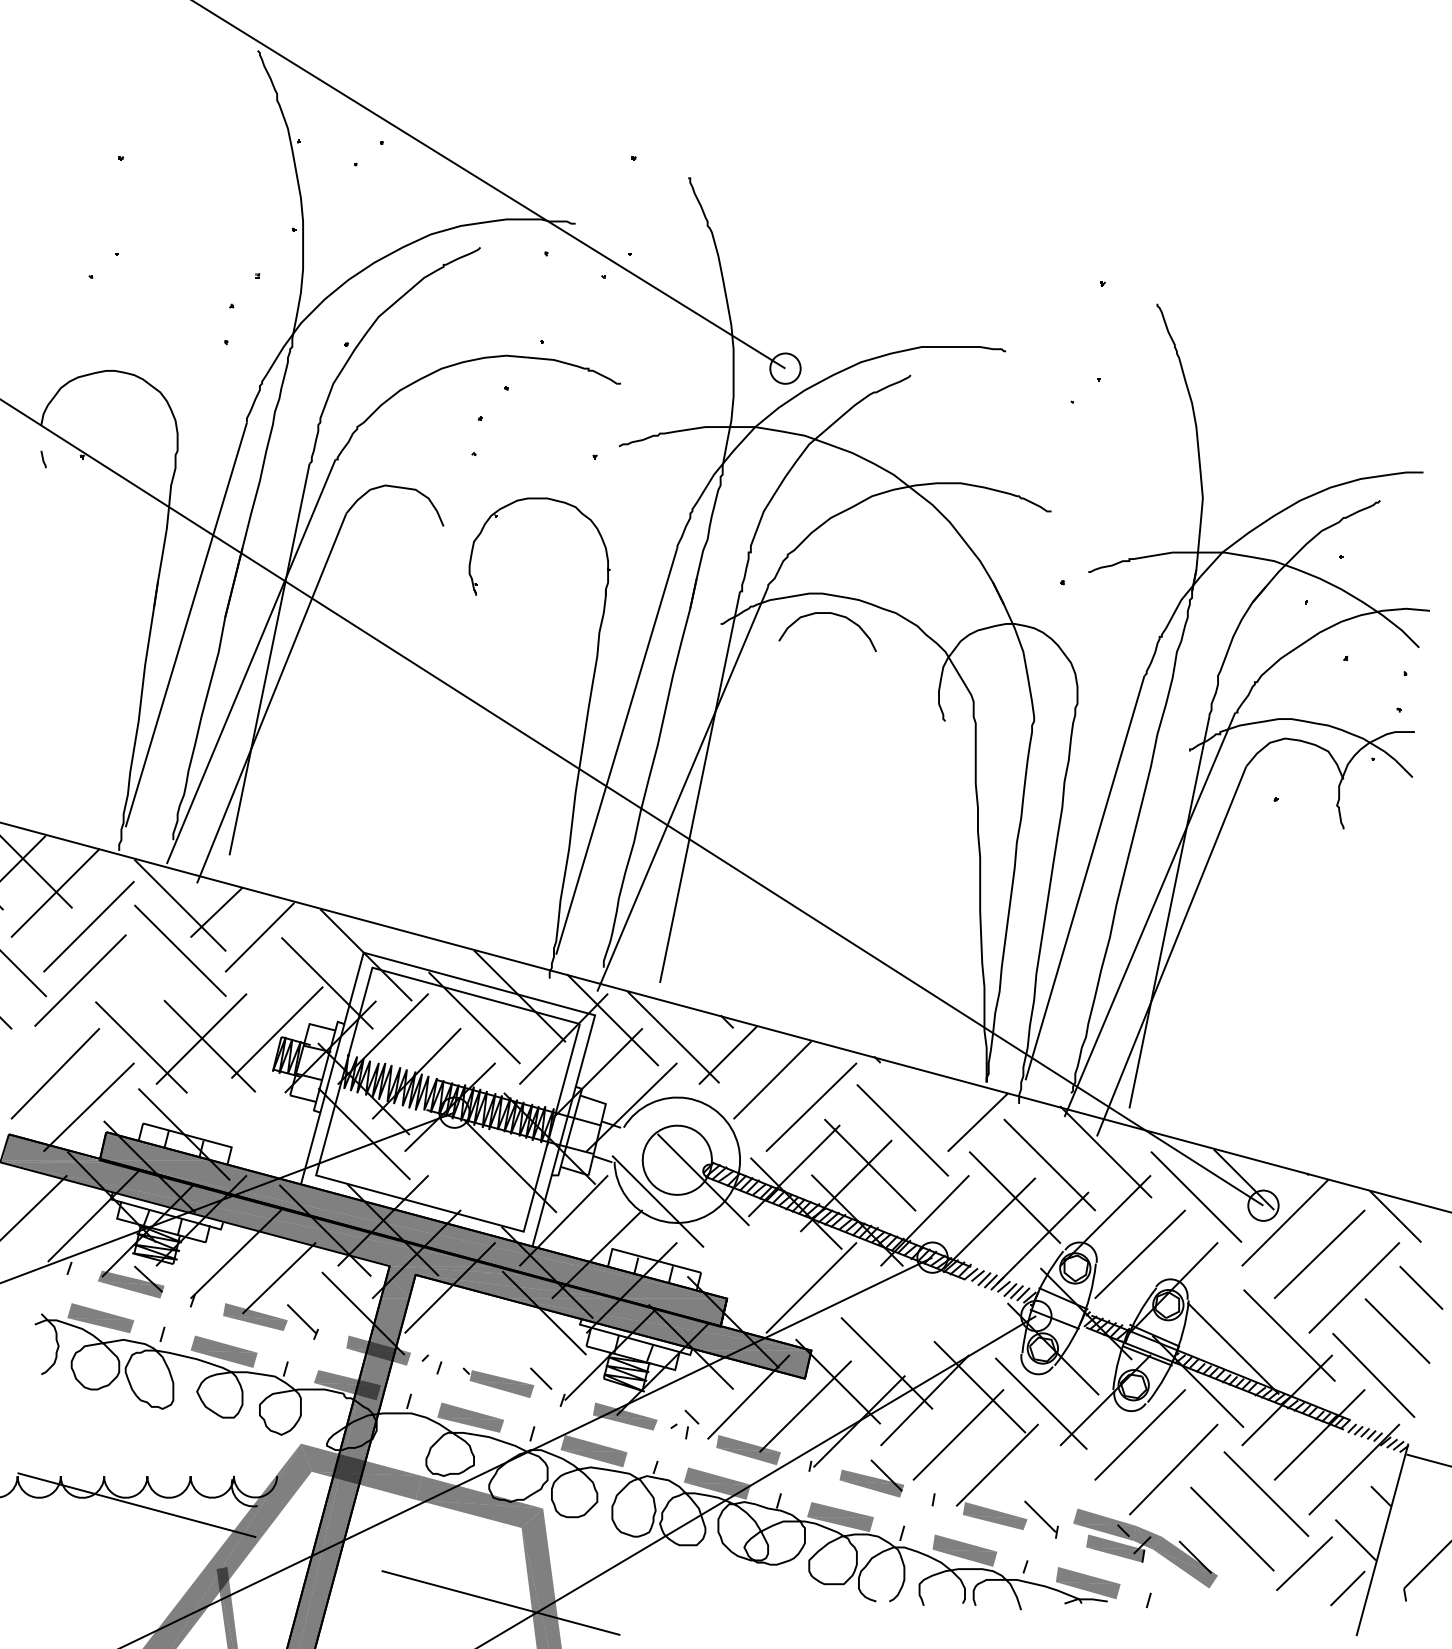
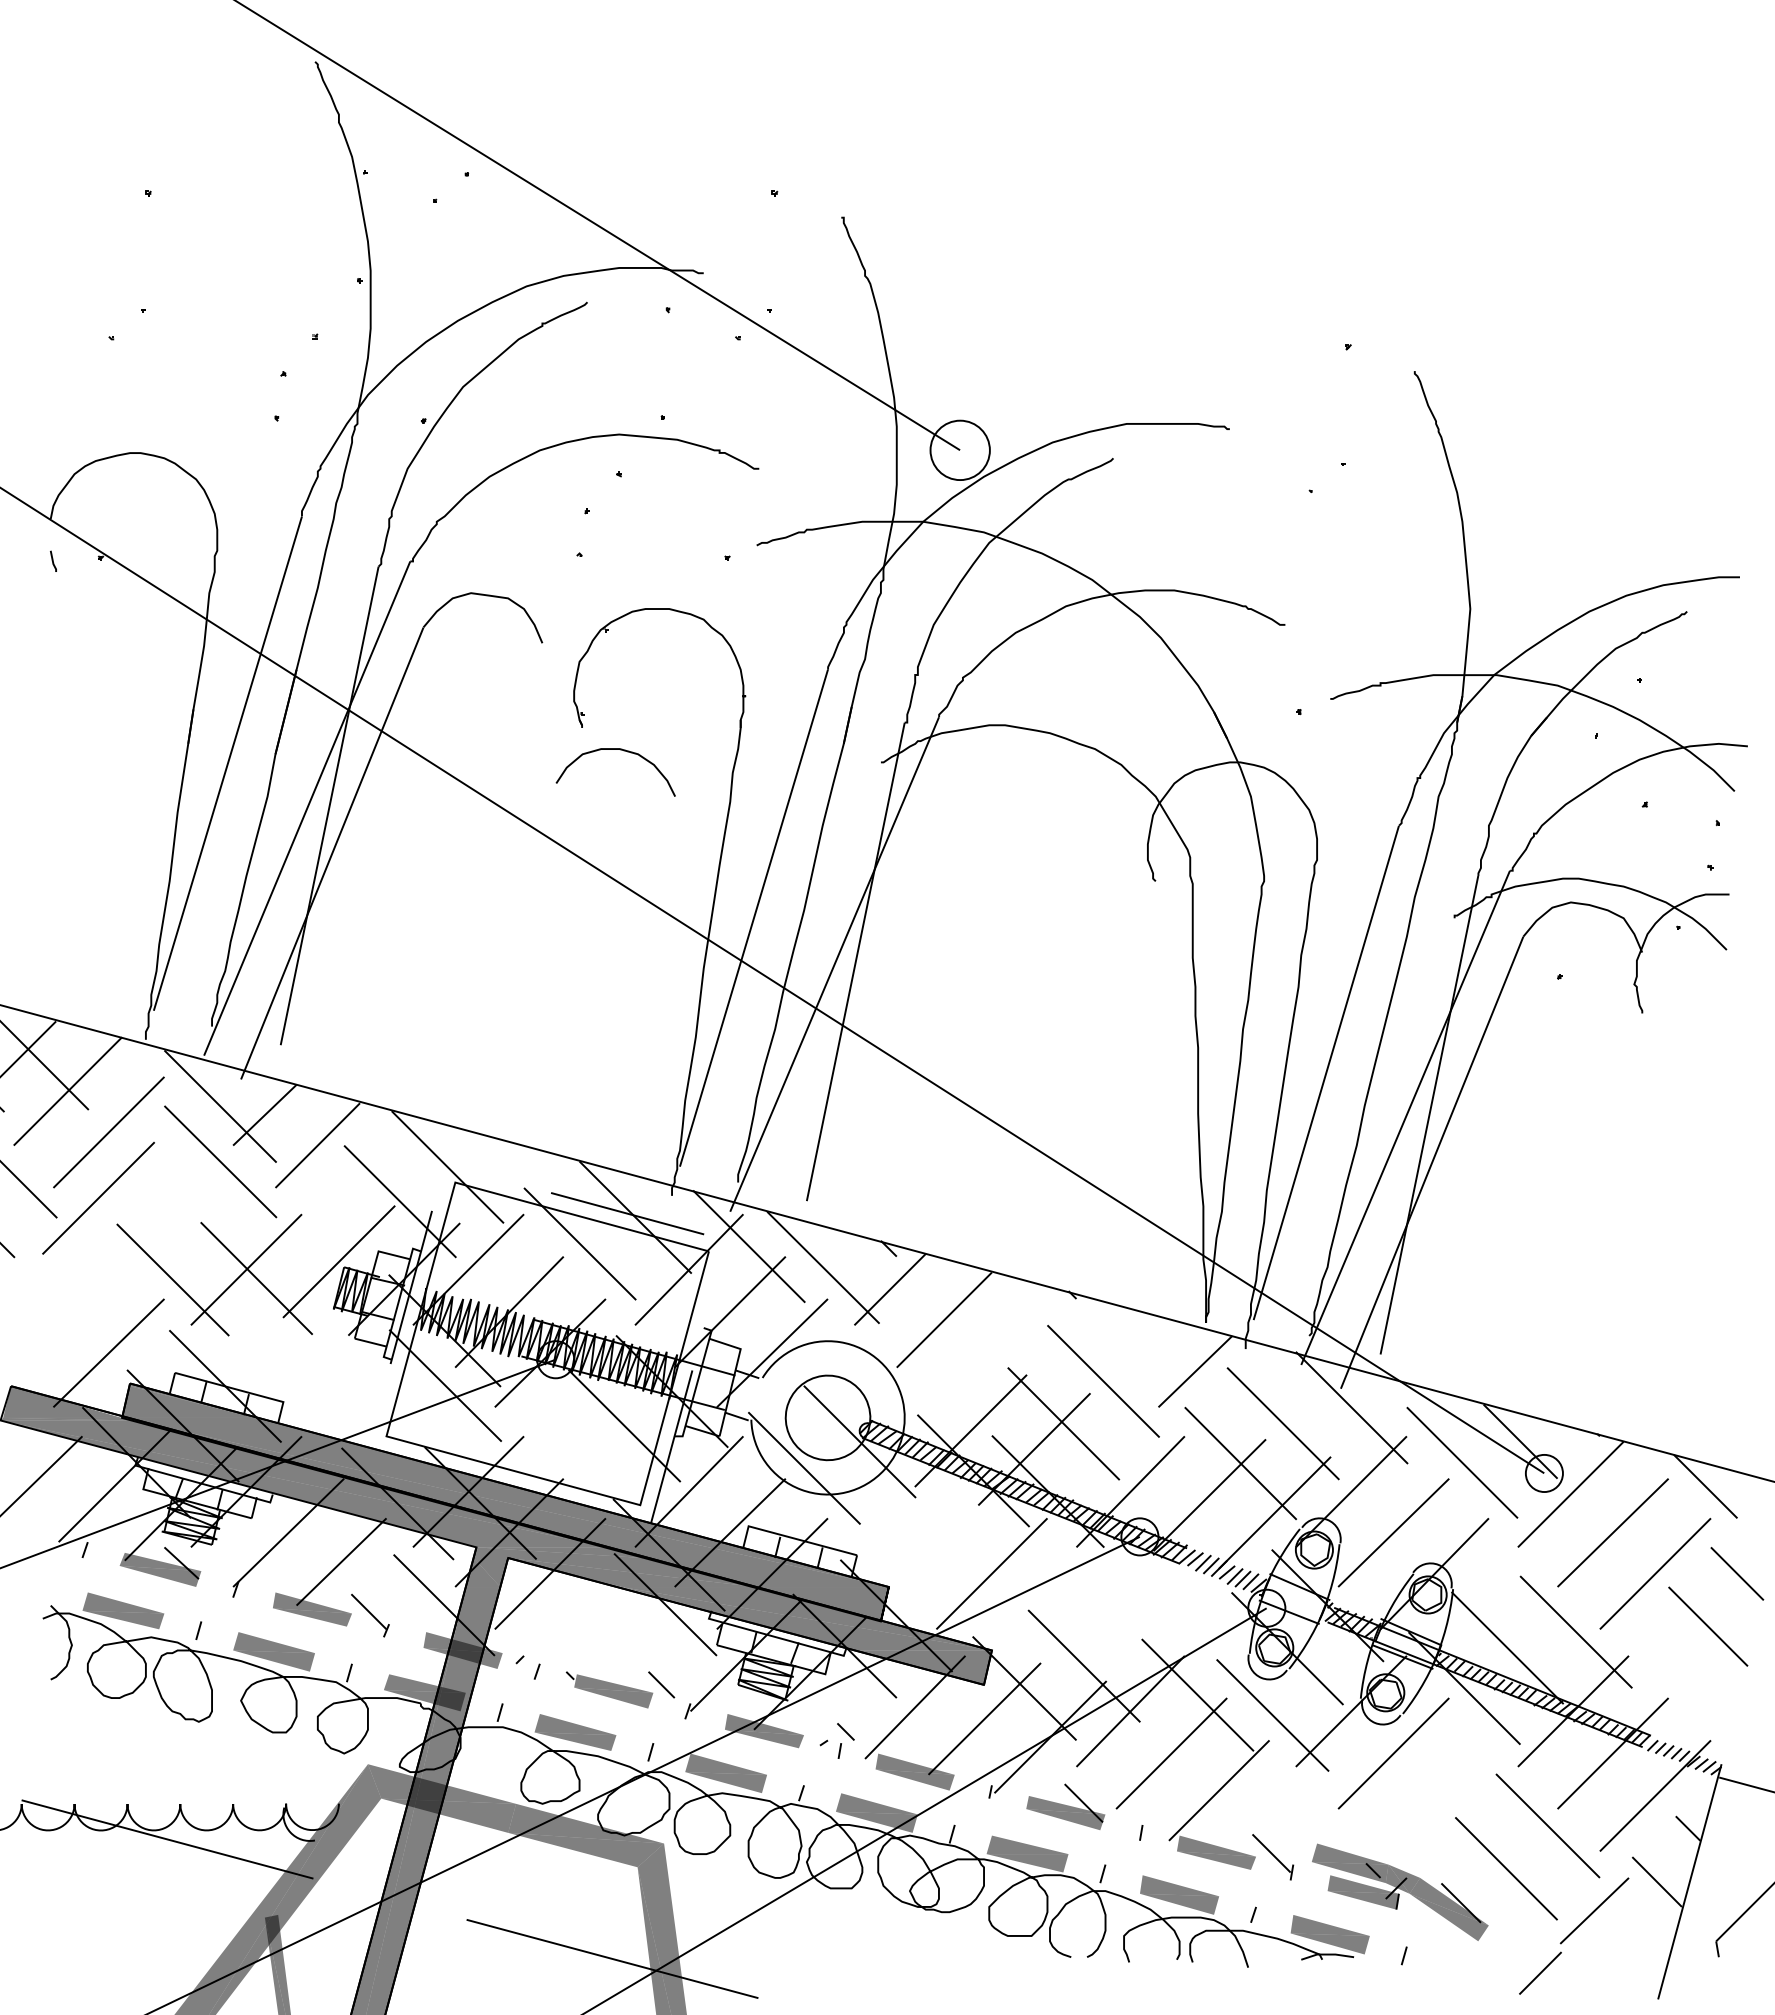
circle: (784, 367) -> (959, 449), size x1.6
curve: (834, 615) -> (623, 751), moved
line: (479, 984) -> (586, 1202), solid -> dashed
line: (55, 1073) -> (67, 1311), removed
line: (811, 1106) -> (991, 1352), removed
line: (1373, 1375) -> (1678, 1680), removed
line: (1173, 1469) -> (1434, 1795), removed
line: (1347, 1587) -> (1540, 1972), moved

